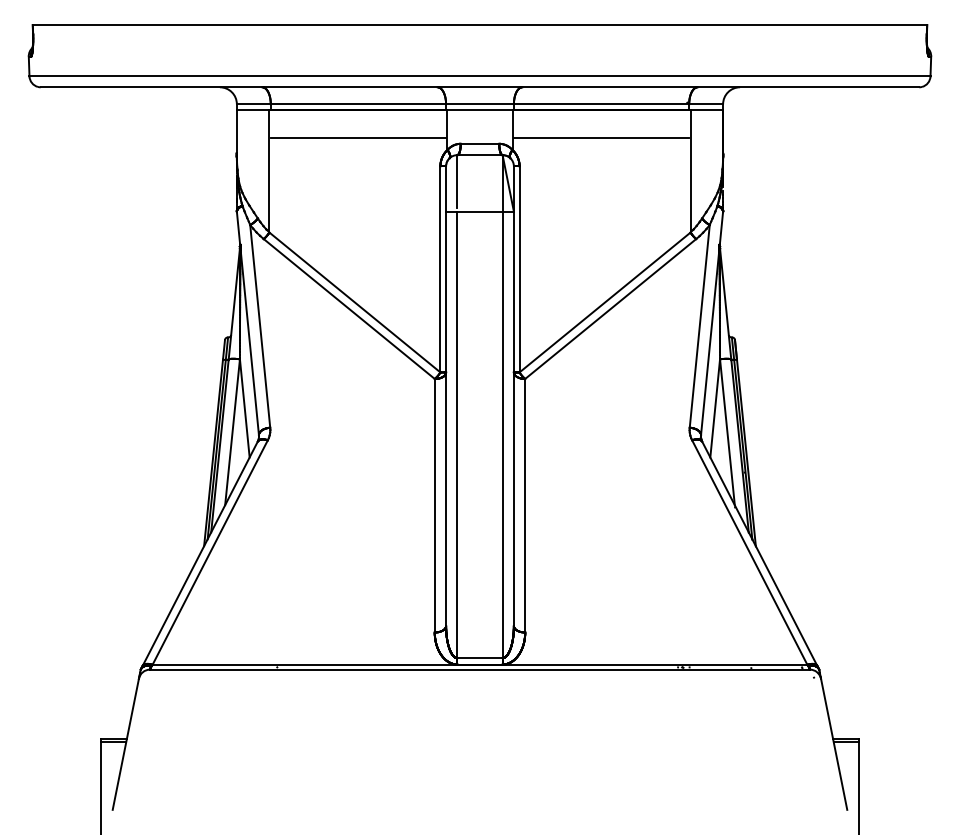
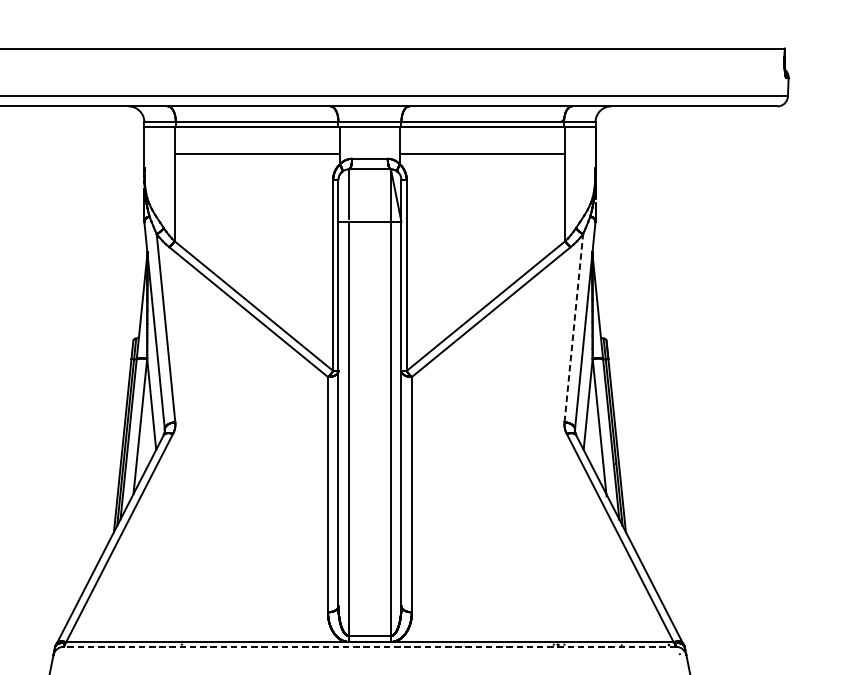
line: (699, 326) -> (573, 328), solid -> dashed
line: (480, 669) -> (370, 646), solid -> dashed

